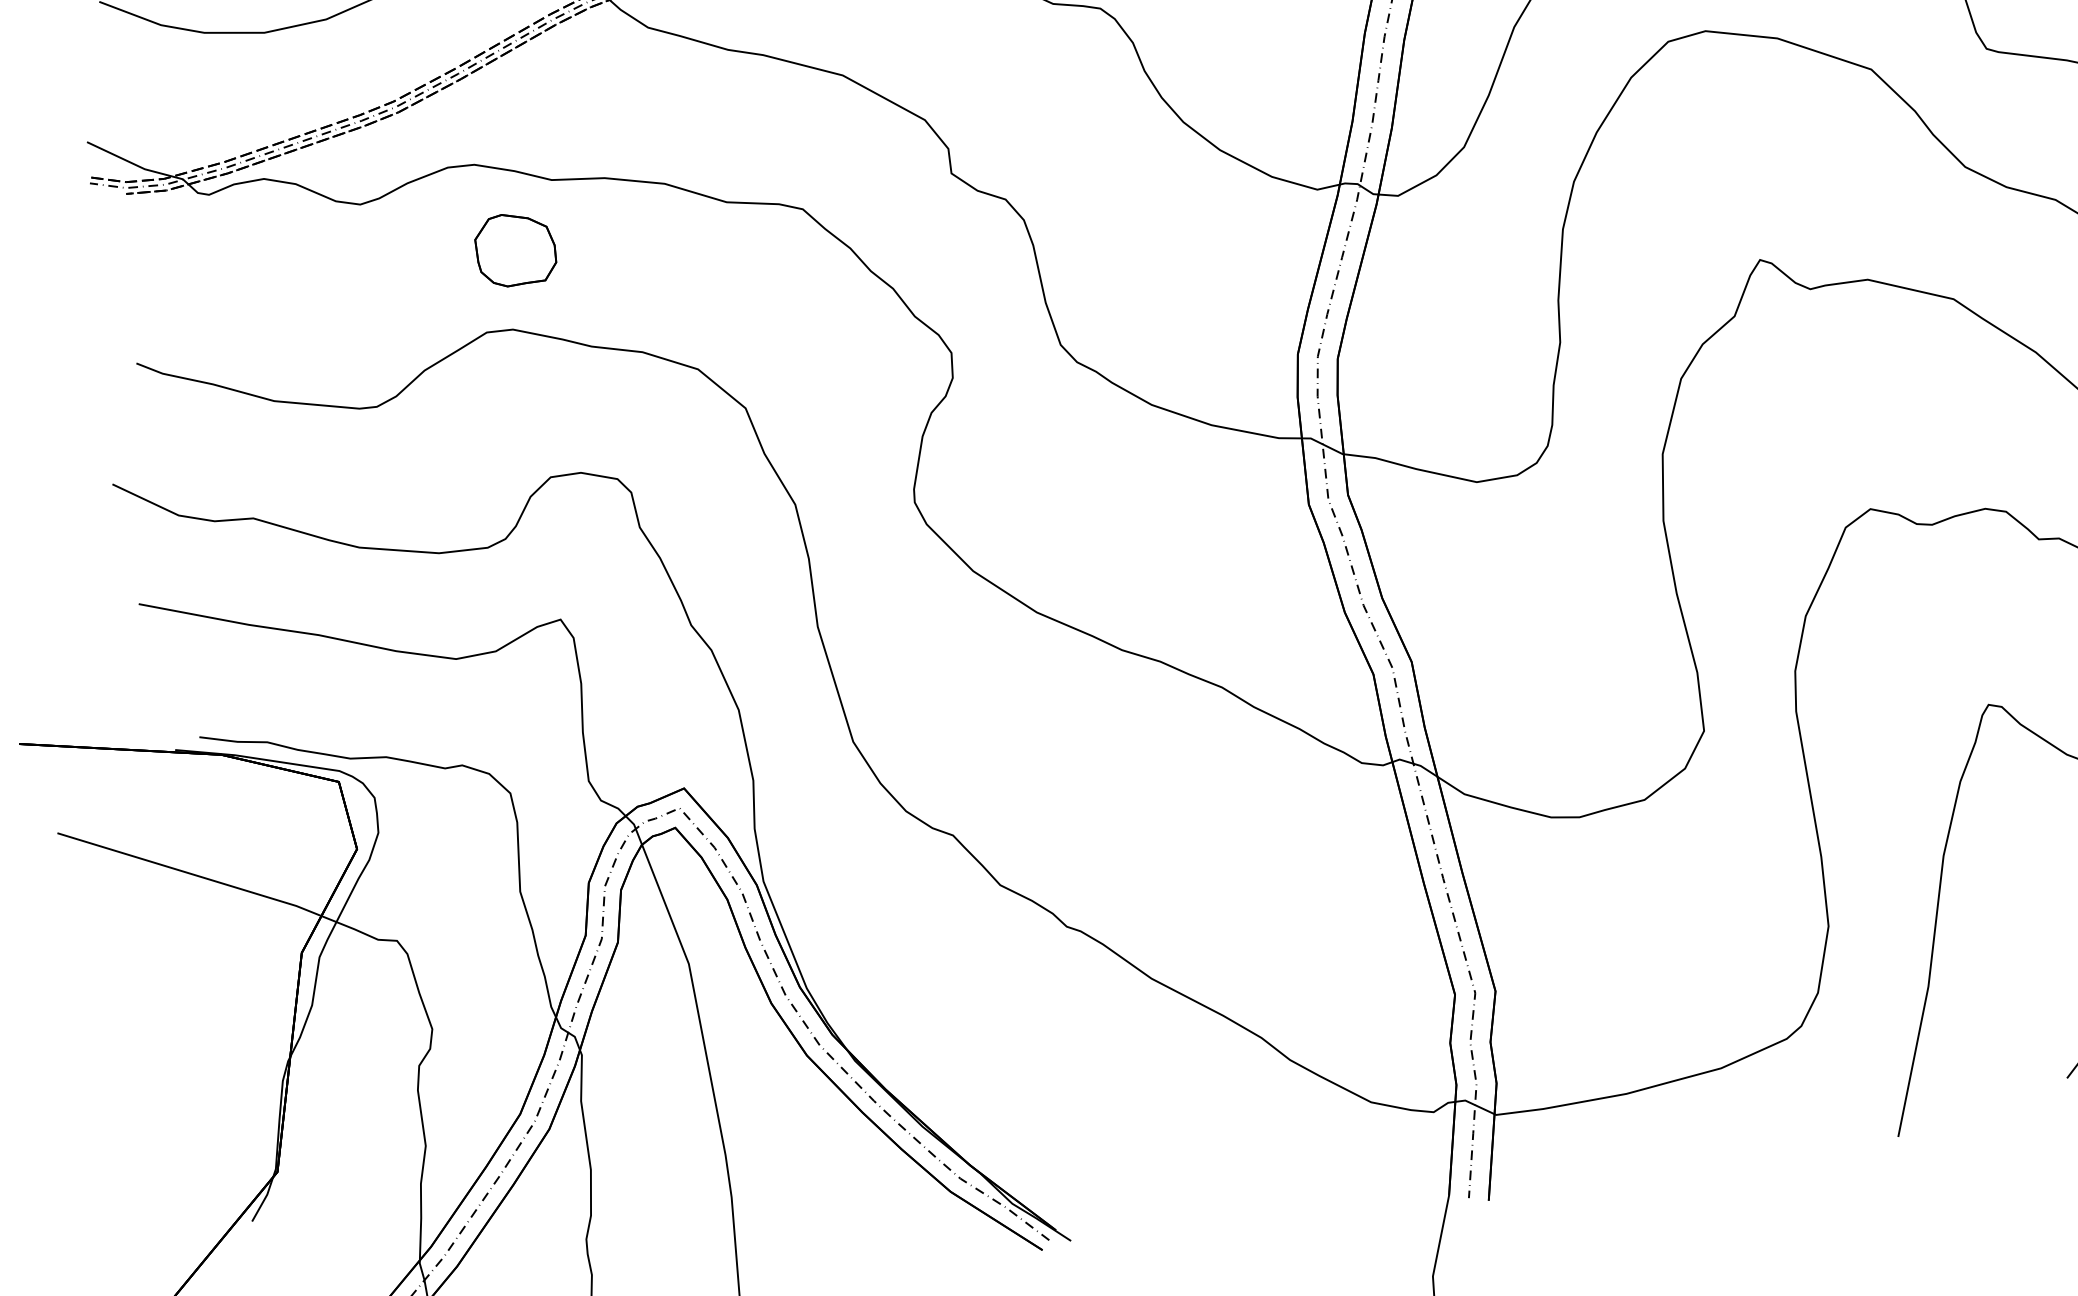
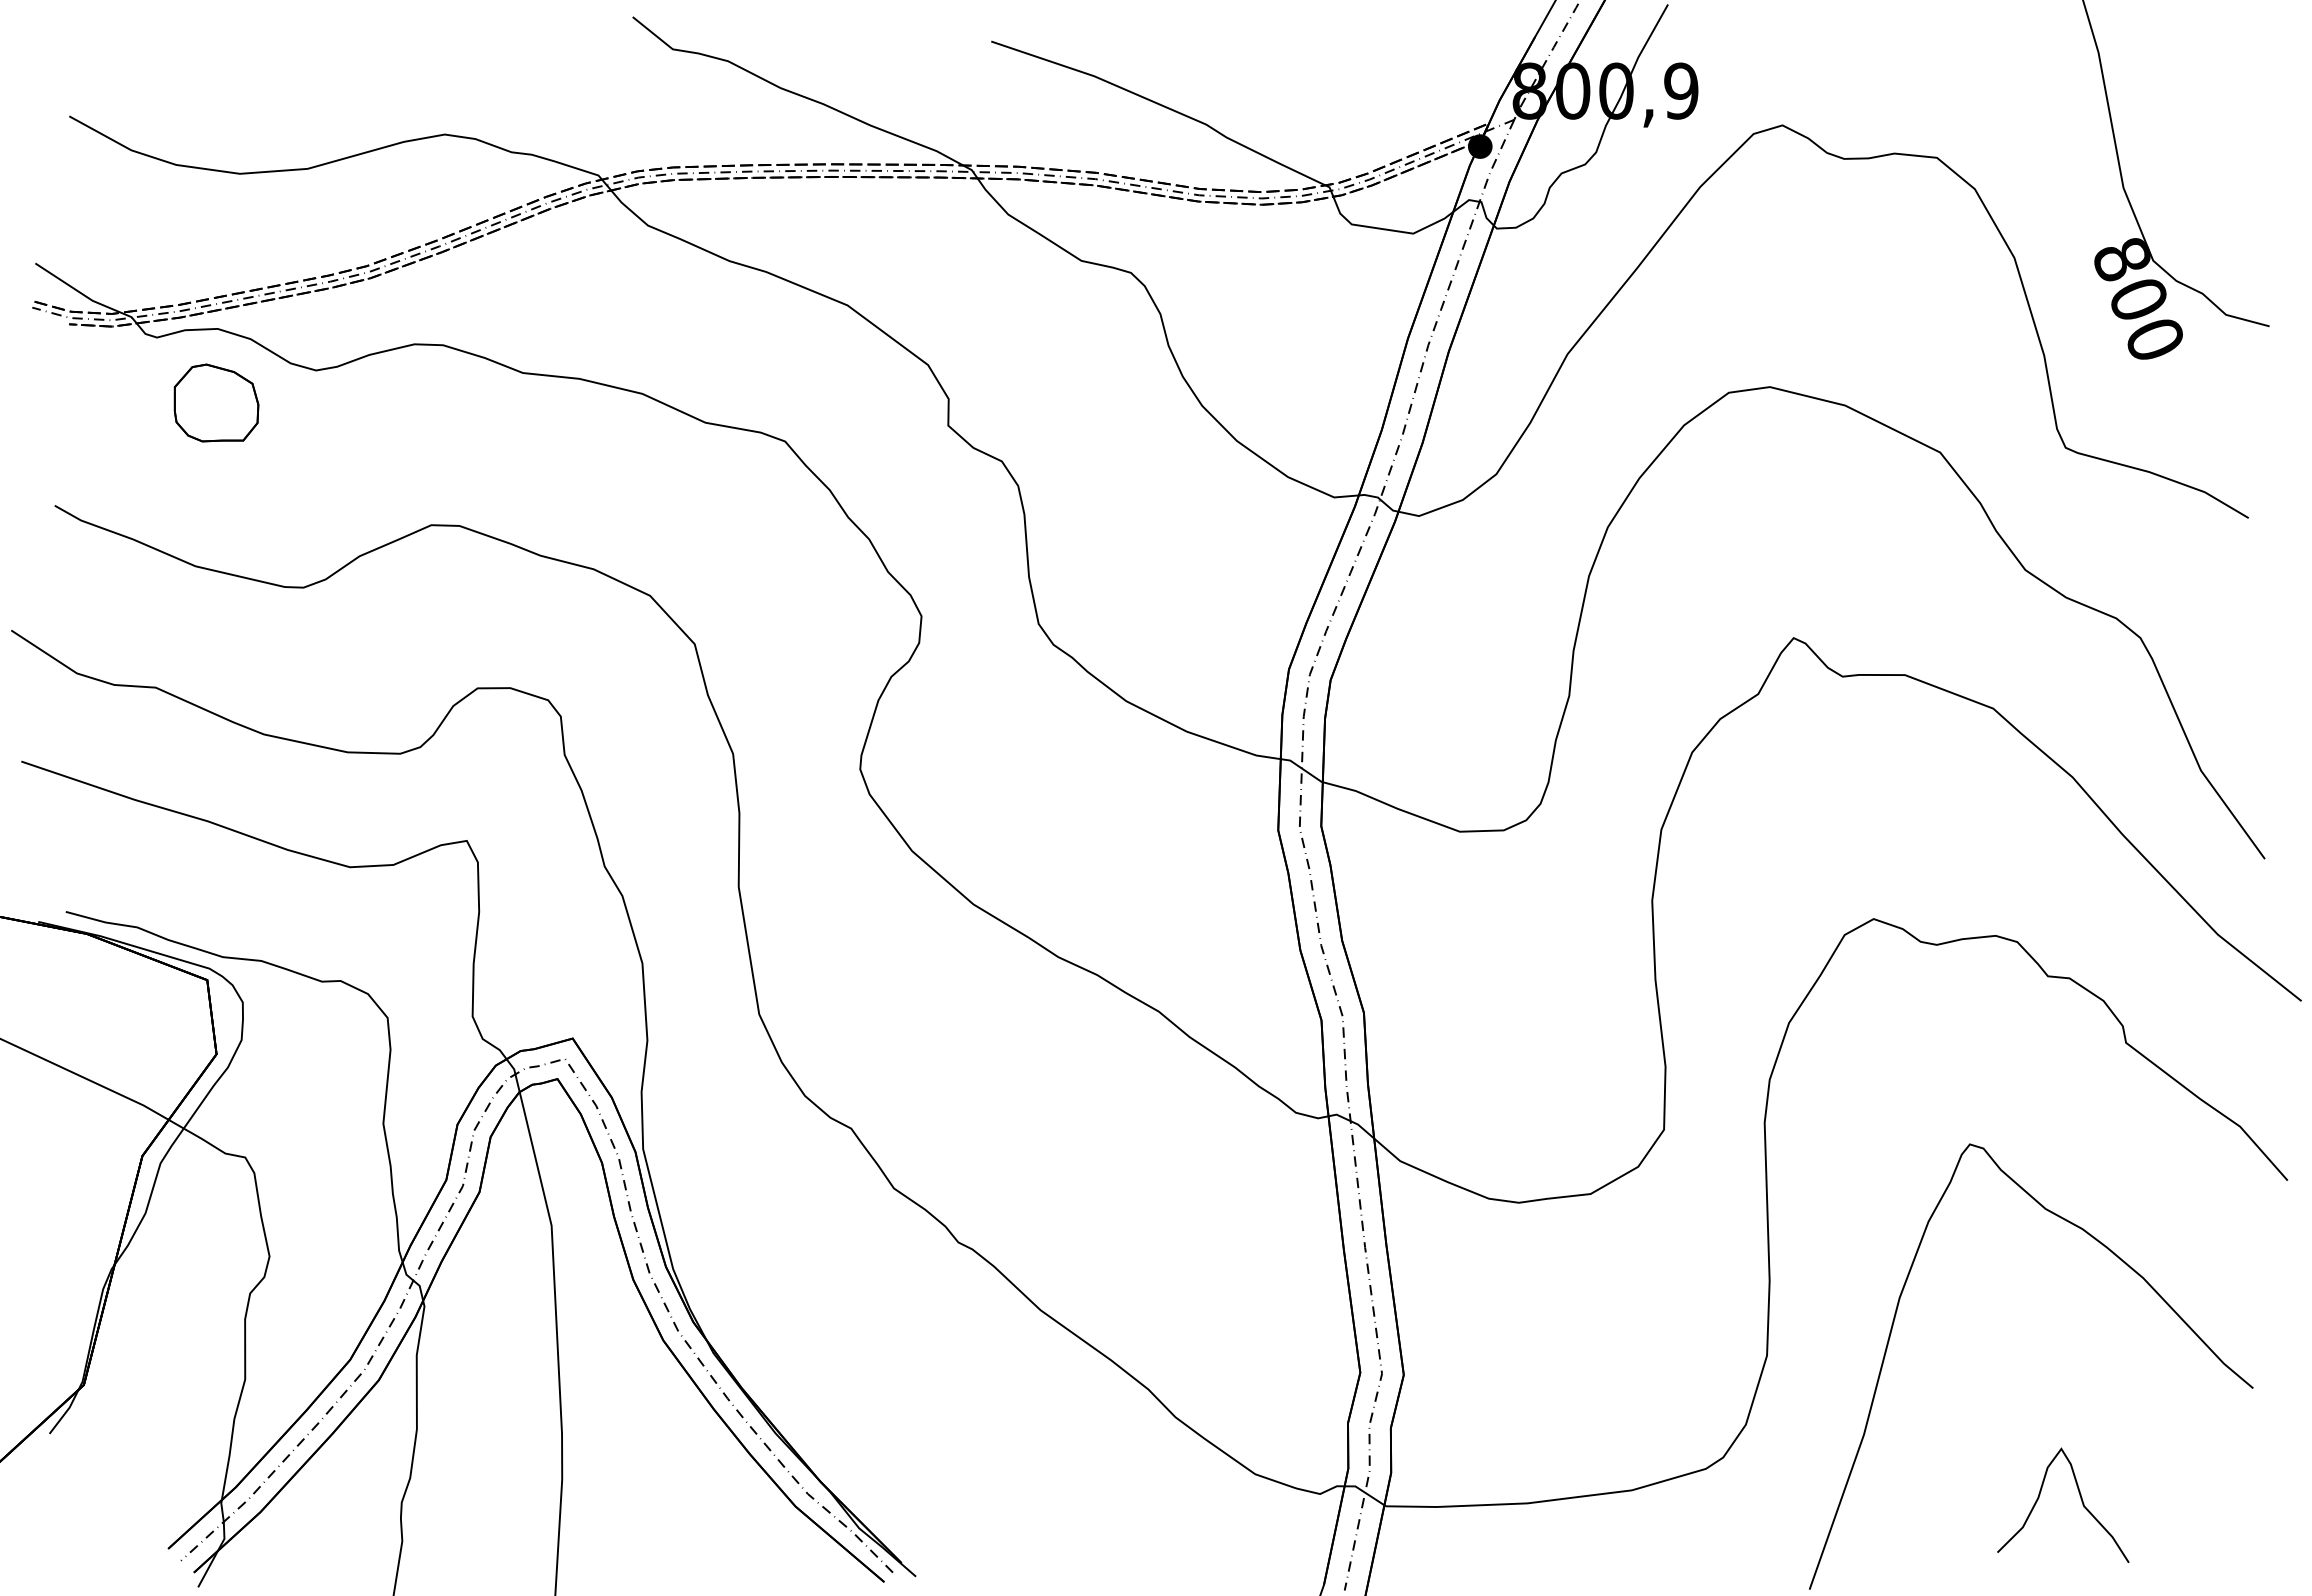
part: (515, 248) -> (216, 402), moved

